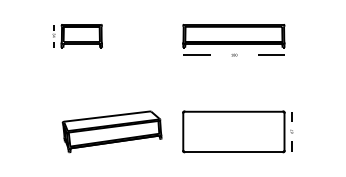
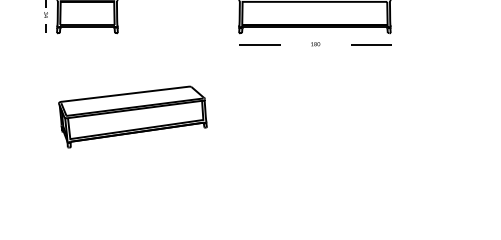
part: (111, 131) -> (131, 116), moved
part: (237, 131) -> (320, 158), removed

